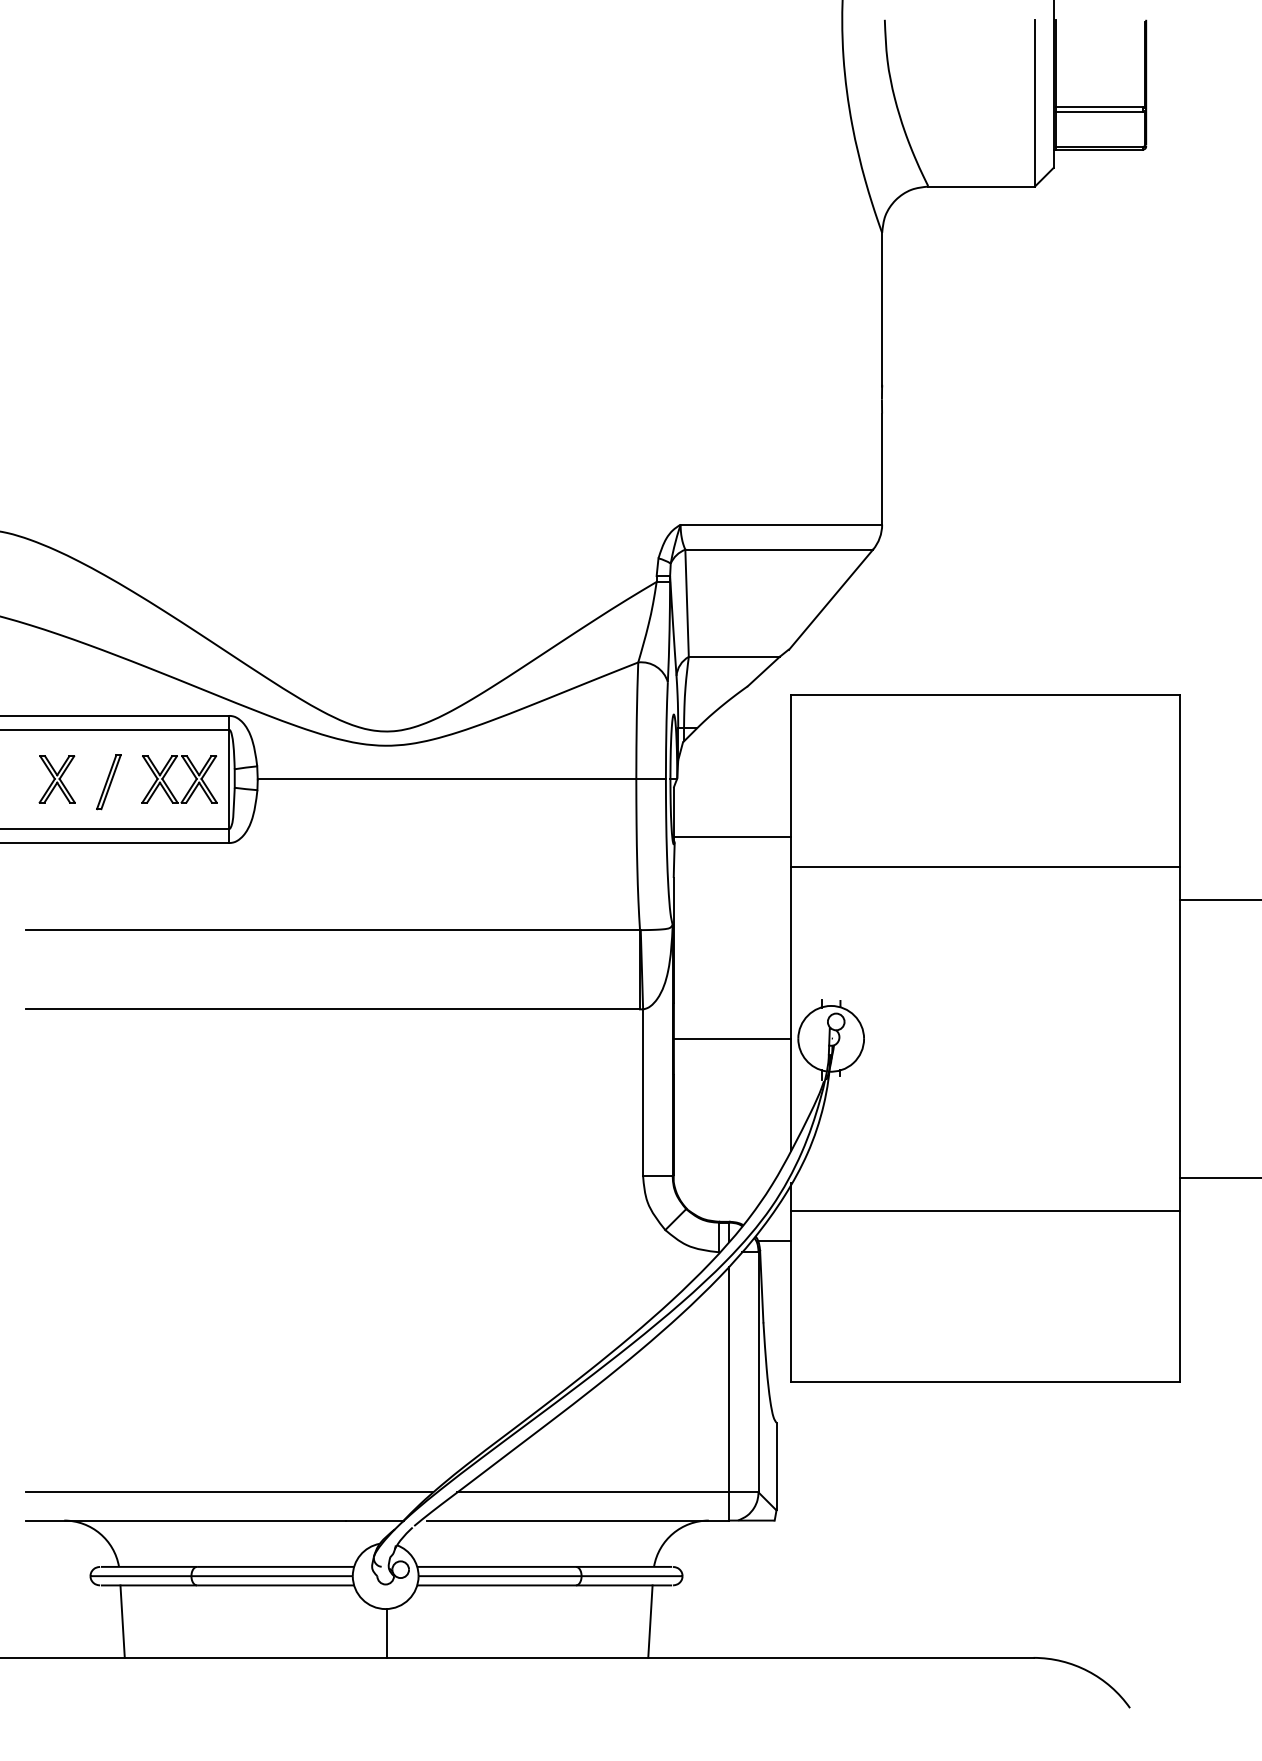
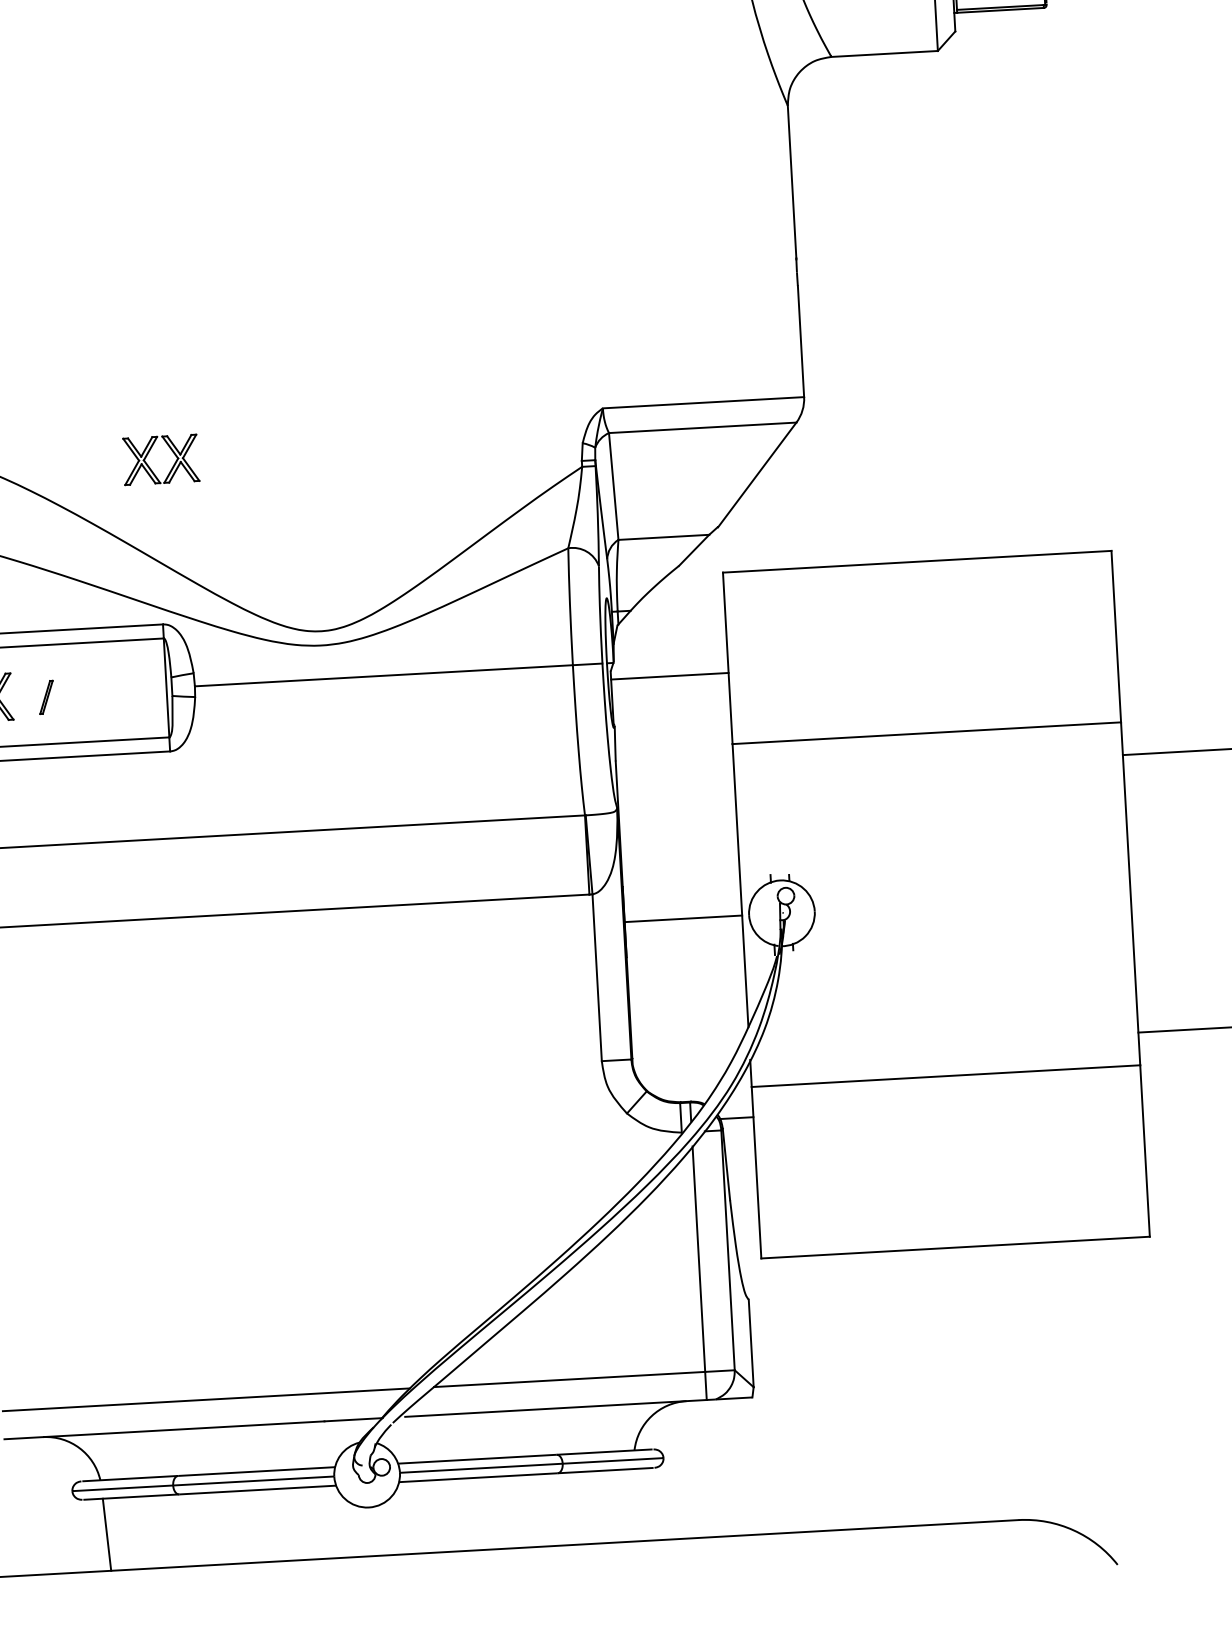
part: (108, 782) -> (46, 697), size x0.6
part: (168, 786) -> (150, 467), moved
line: (732, 836) -> (669, 675), moved
line: (650, 1621) -> (634, 1505), removed
line: (386, 1633) -> (371, 1531), removed

